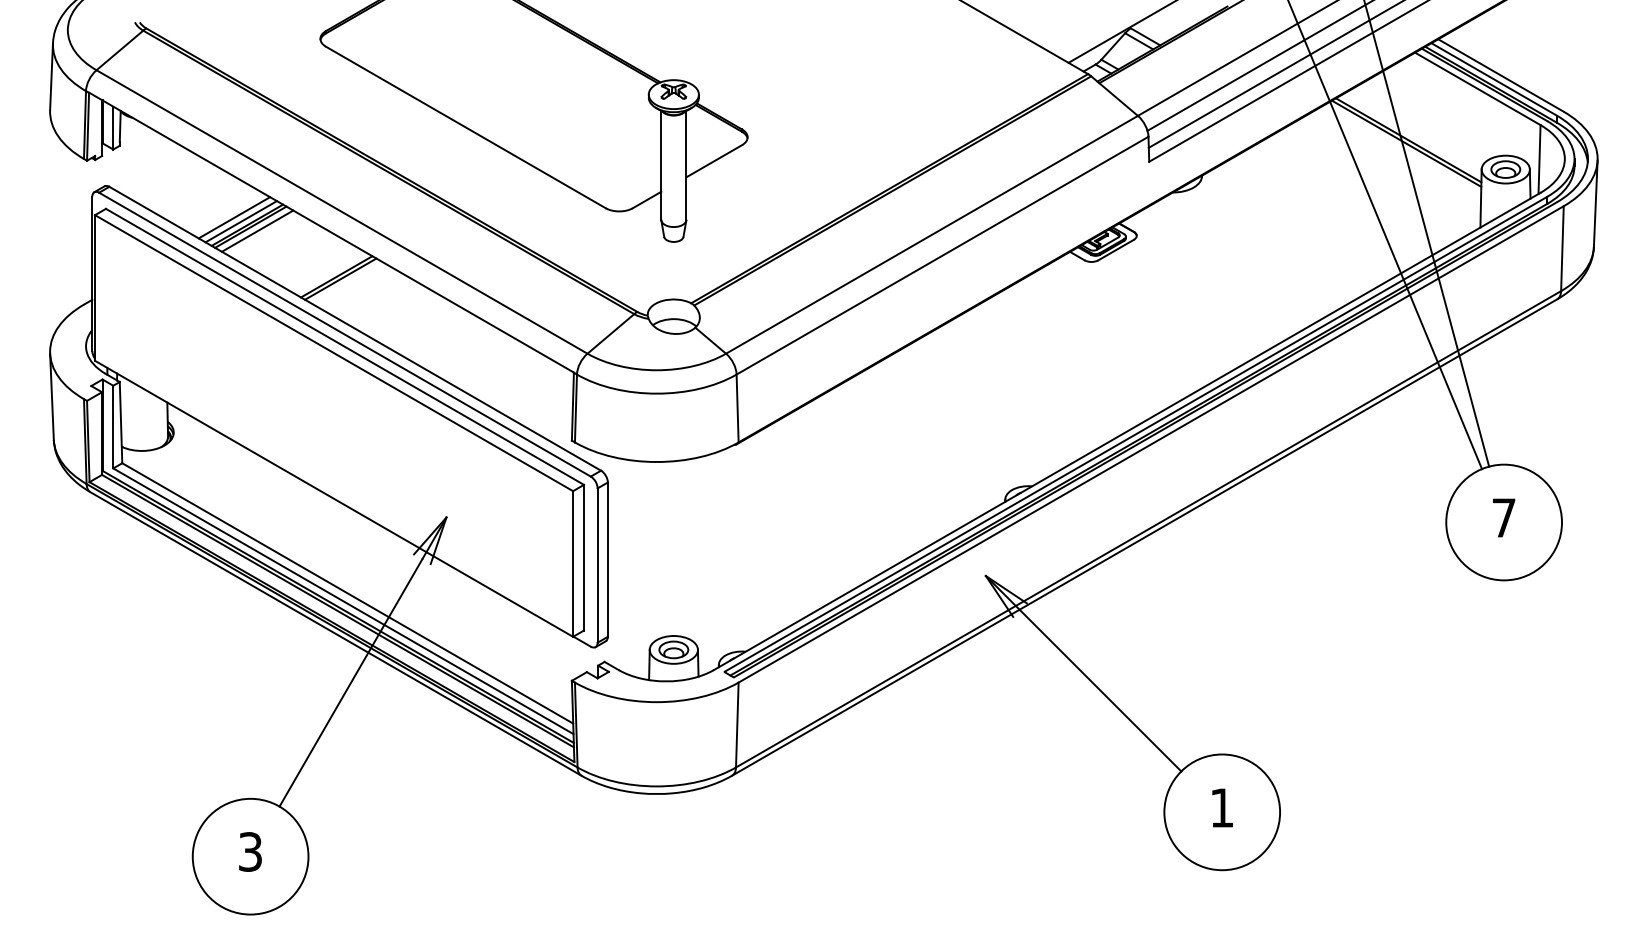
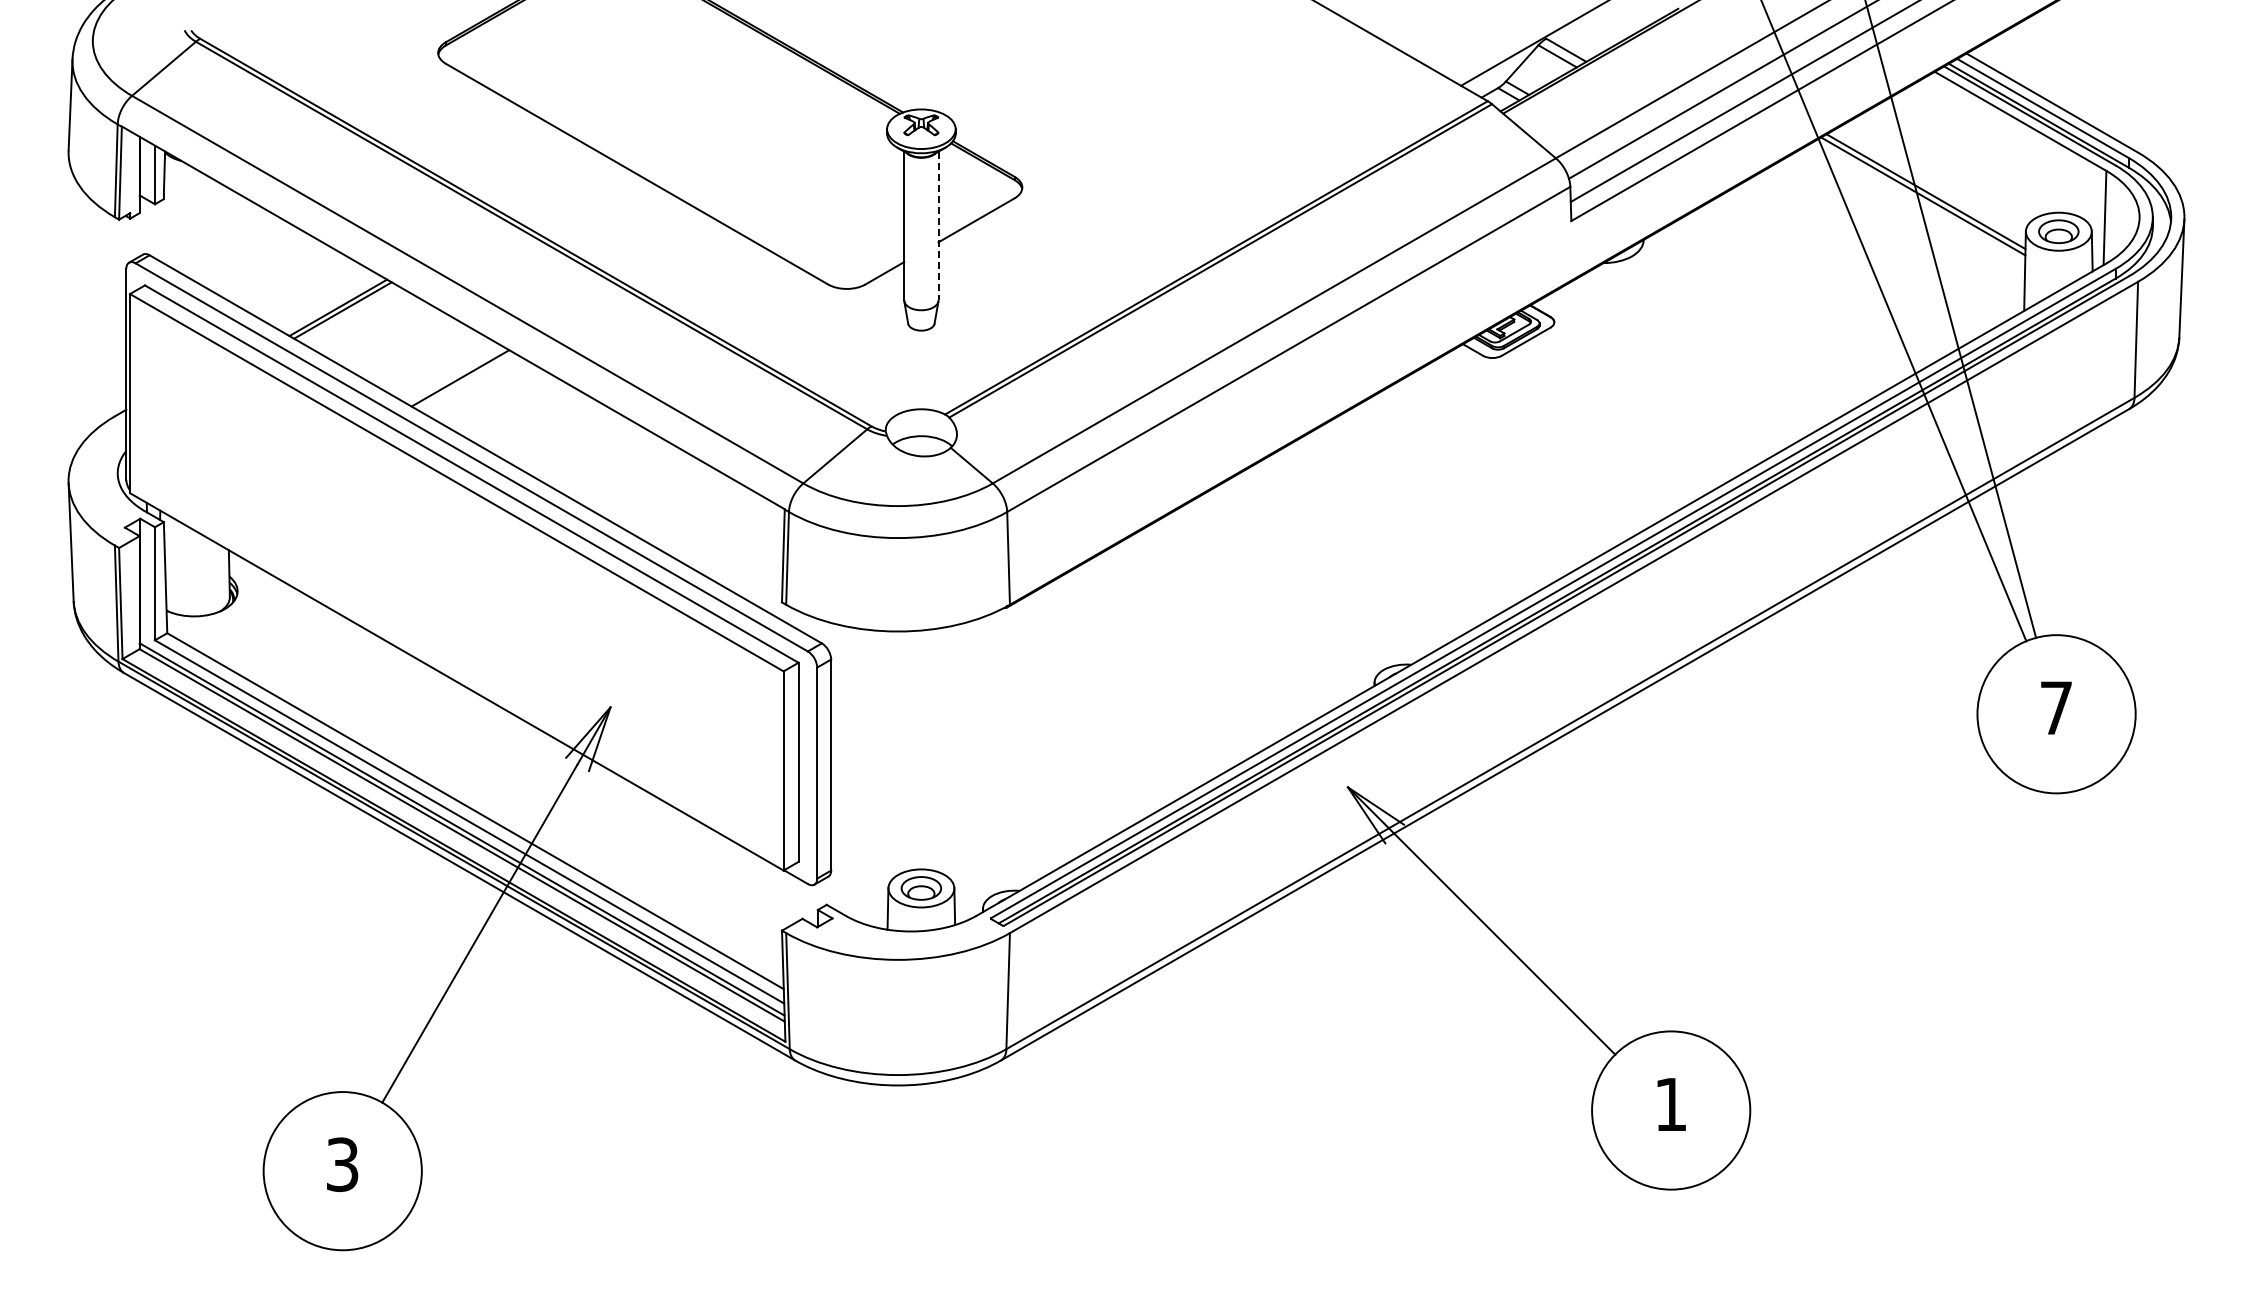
line: (686, 165) -> (938, 226), solid -> dashed
line: (234, 217) -> (320, 297), removed
line: (240, 221) -> (329, 302), removed
line: (257, 230) -> (352, 315), removed
line: (340, 279) -> (465, 381), removed

